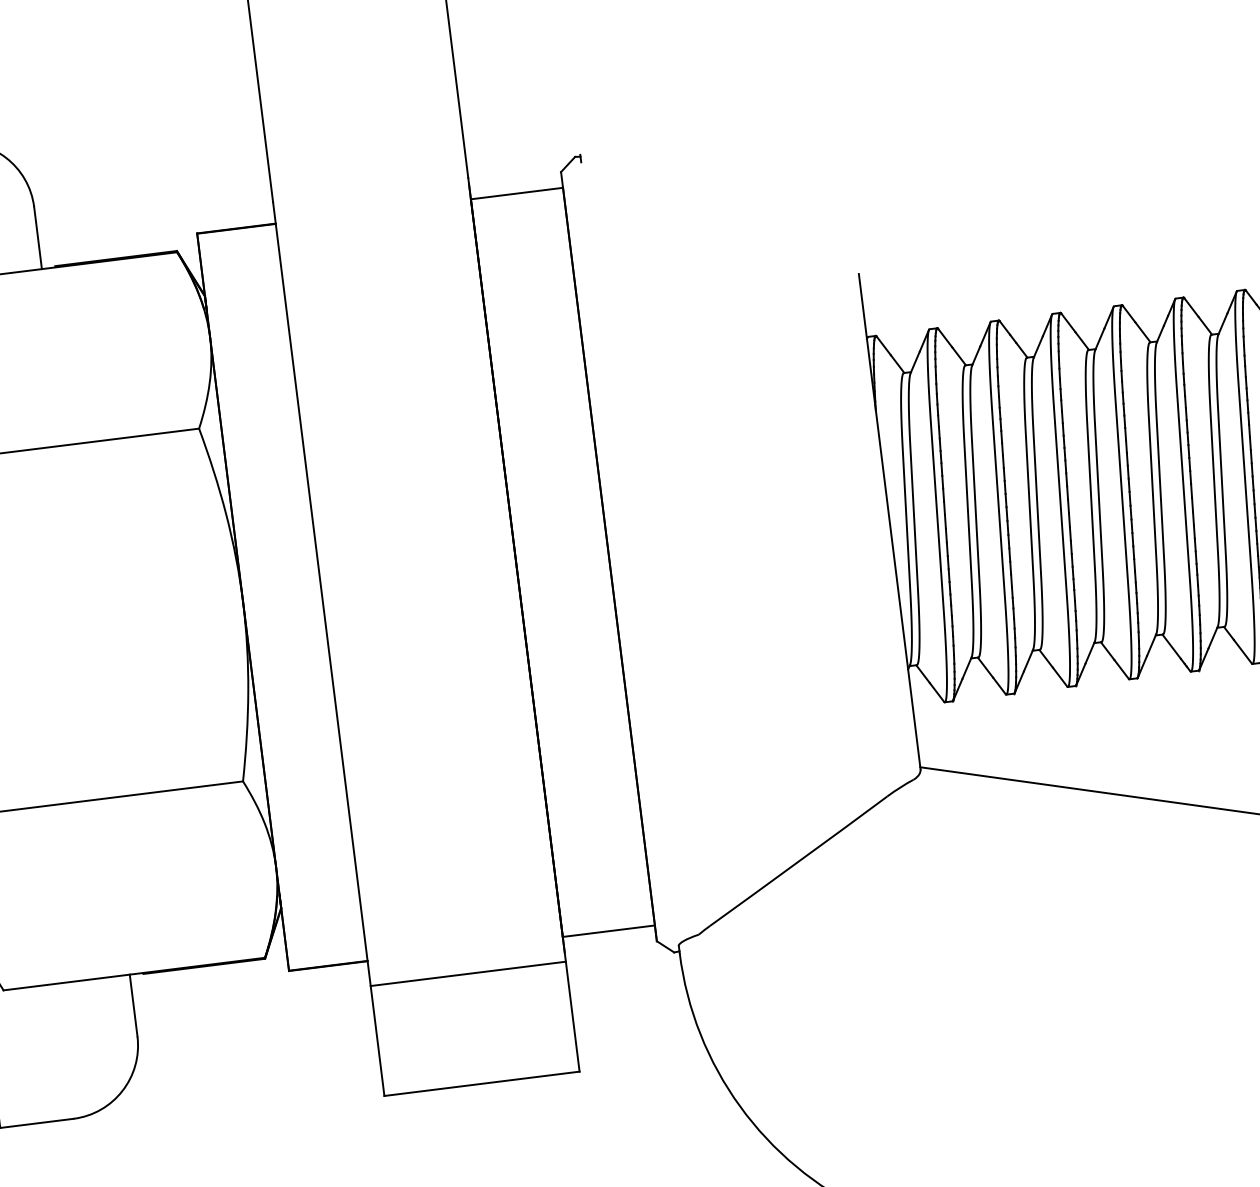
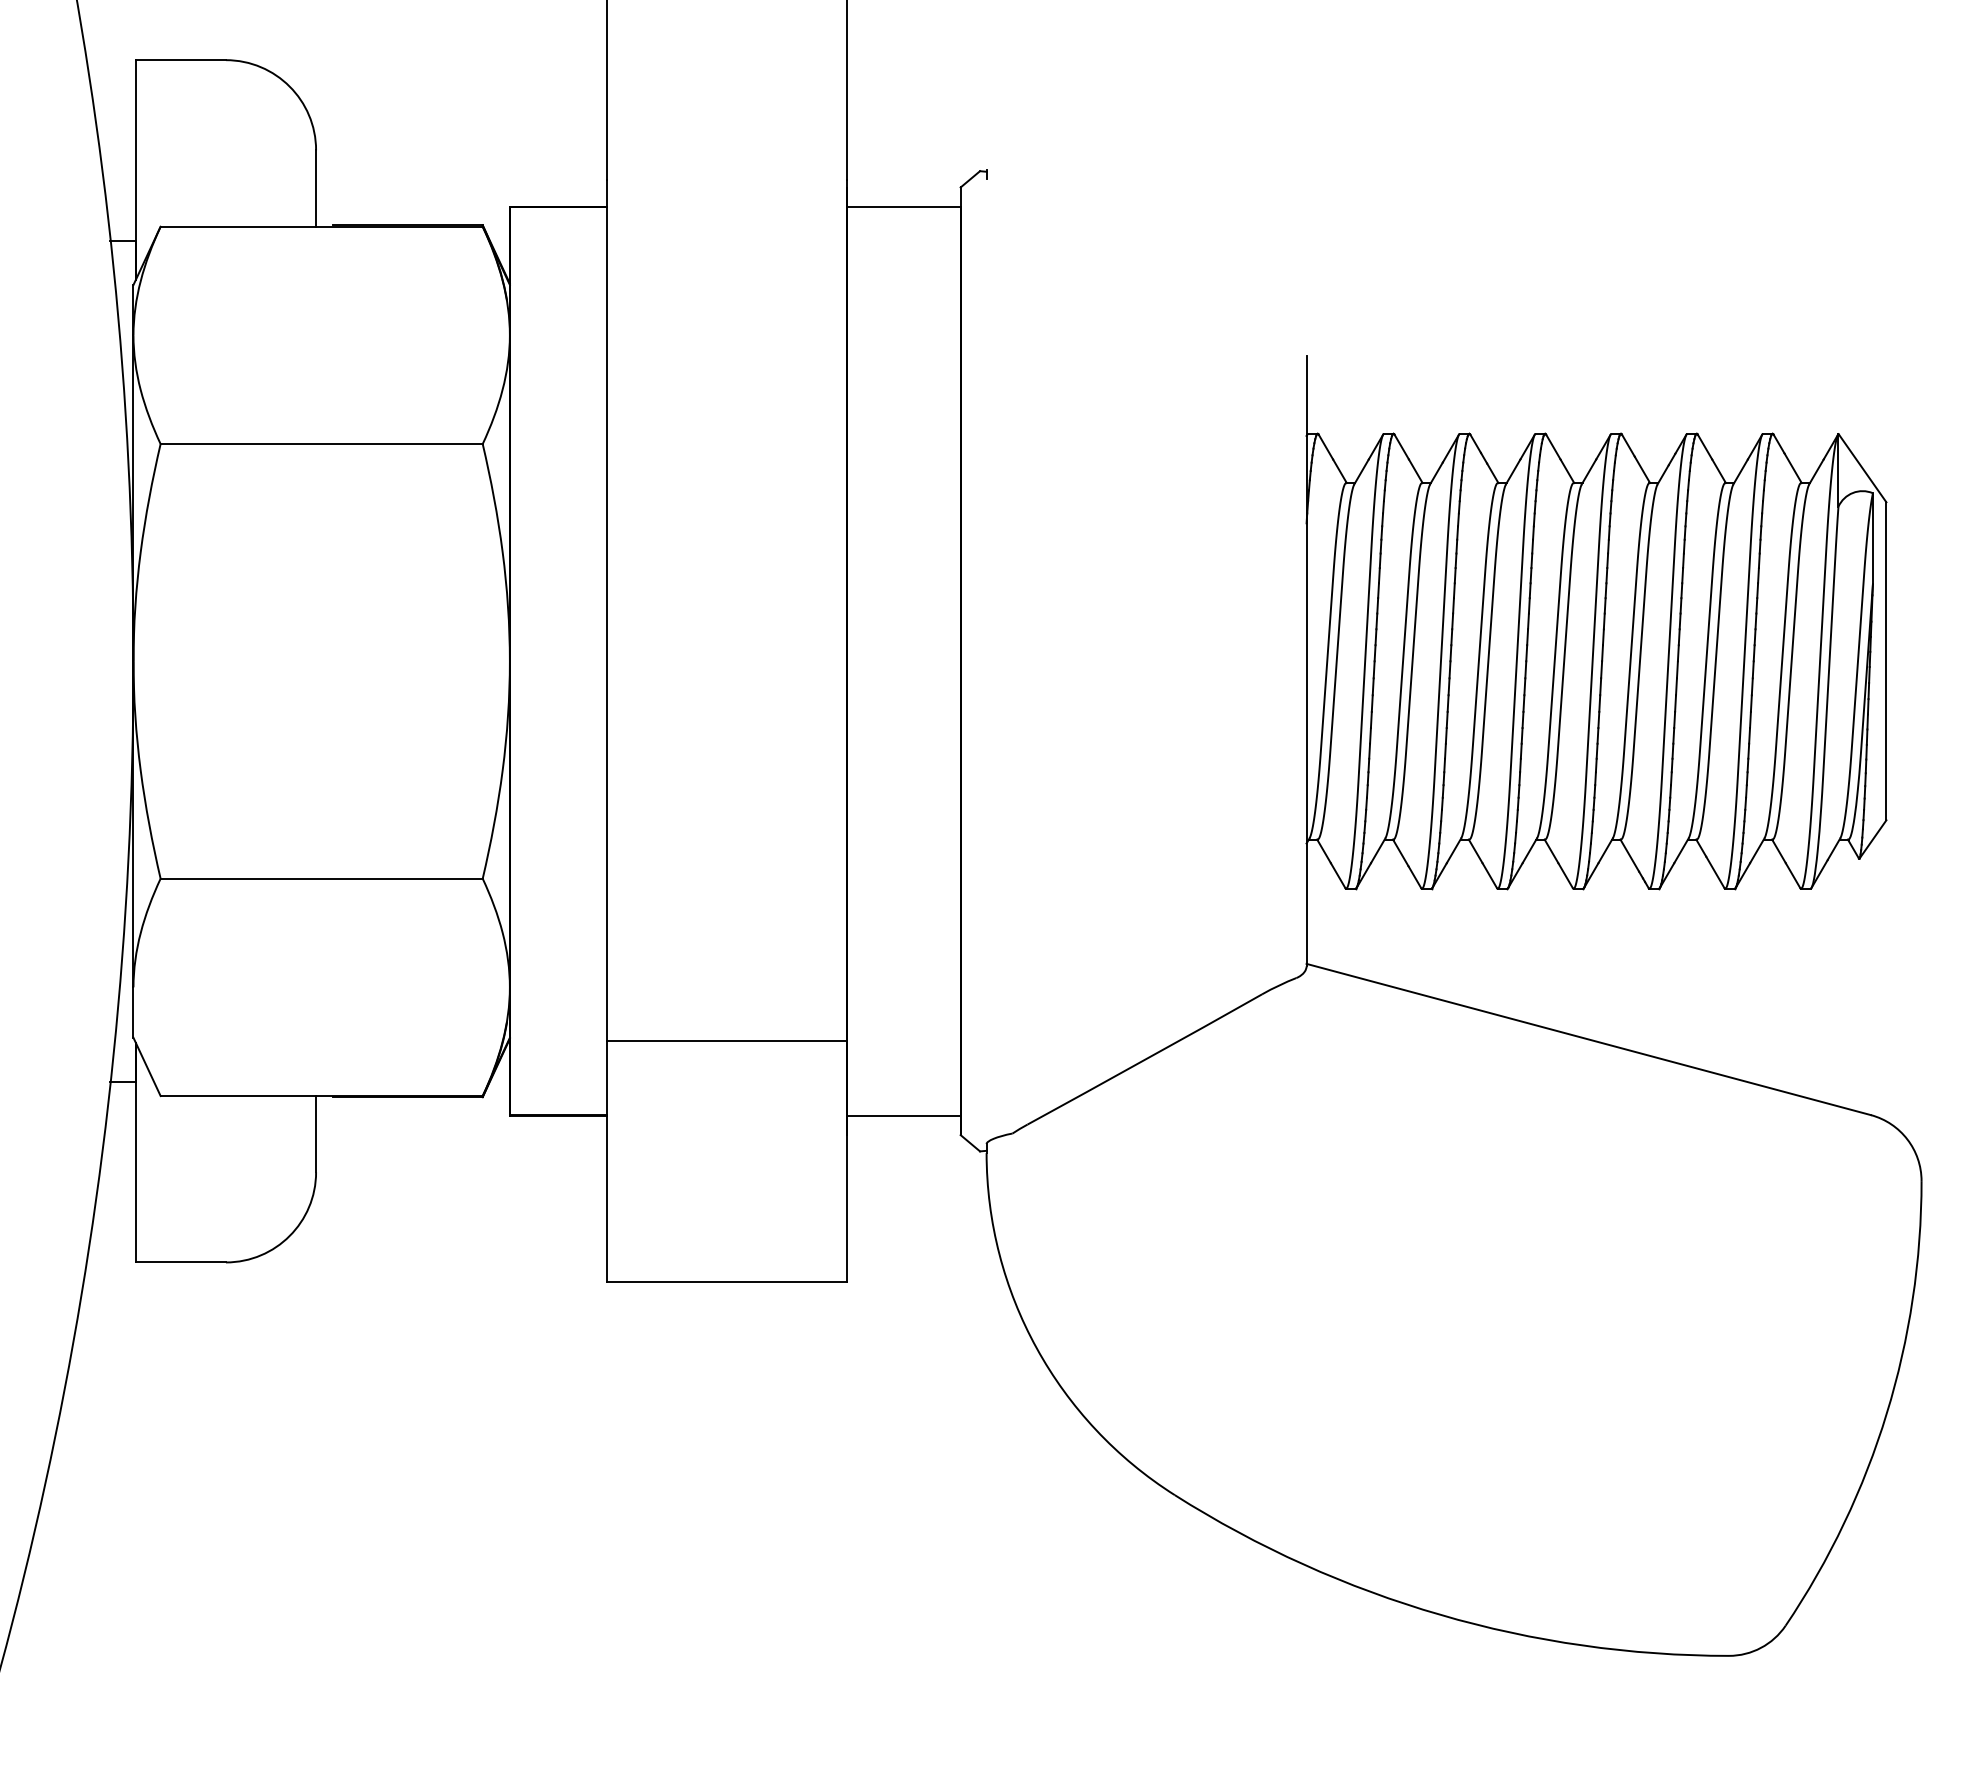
line: (467, 974) -> (726, 1041), moved

